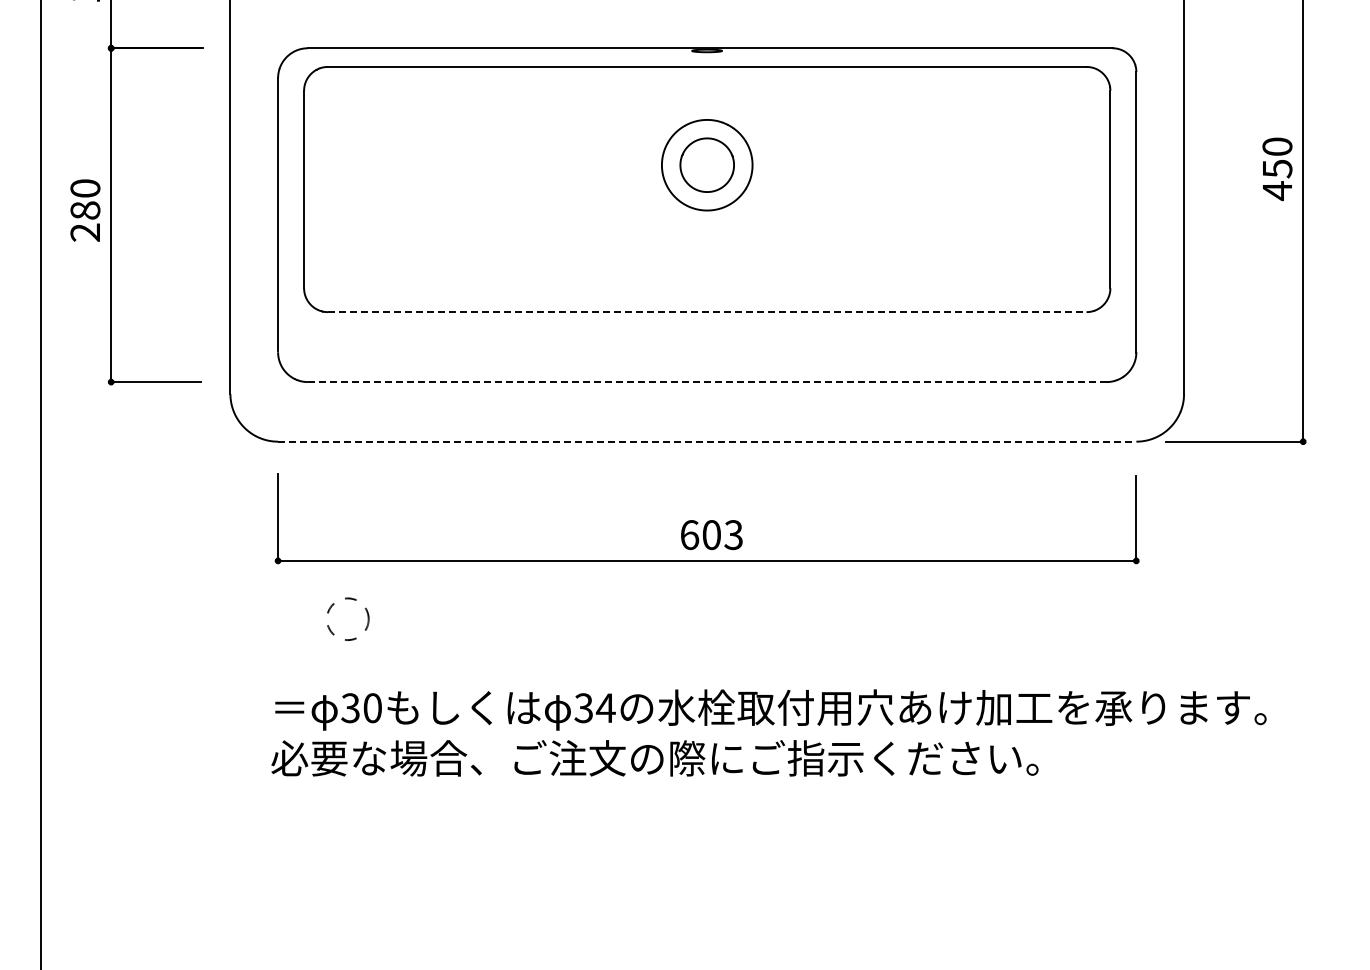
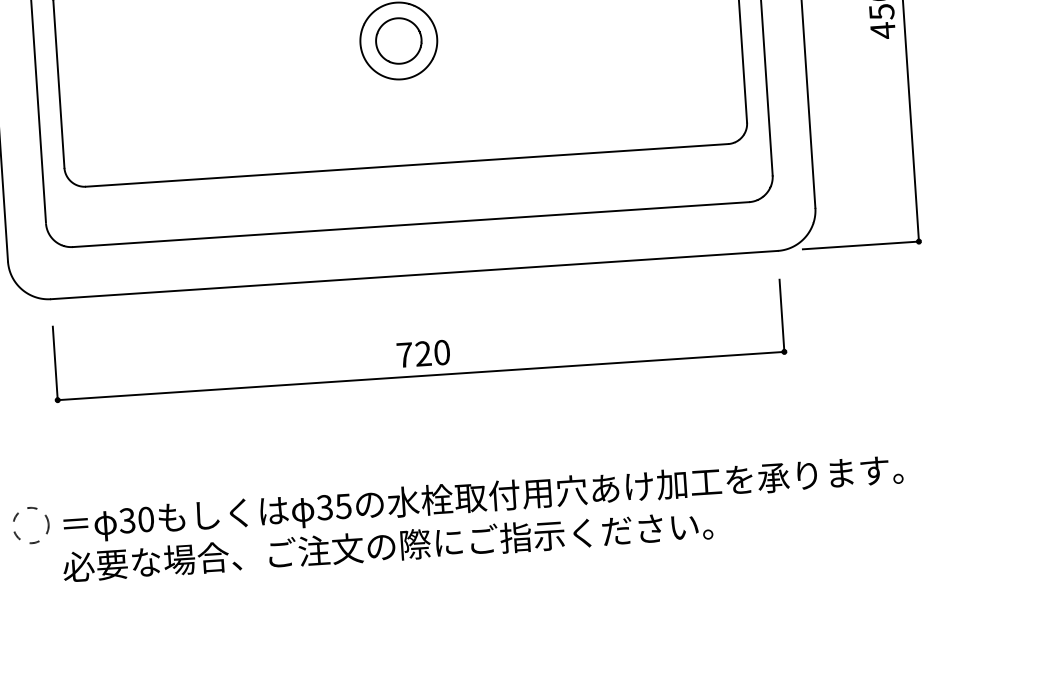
line: (707, 312) -> (407, 165), dashed -> solid
line: (707, 382) -> (411, 224), dashed -> solid
line: (707, 441) -> (414, 274), dashed -> solid
text: (711, 535) -> (423, 354), 603 -> 720
circle: (348, 618) -> (31, 524), moved
text: (605, 708) -> (343, 506), 34 -> 35

